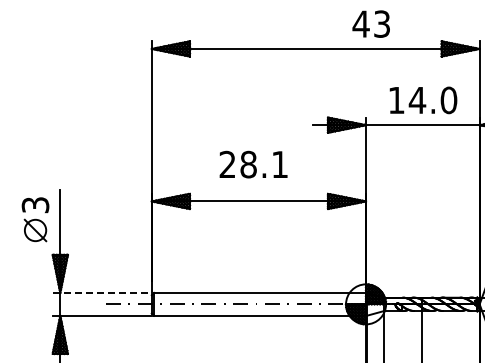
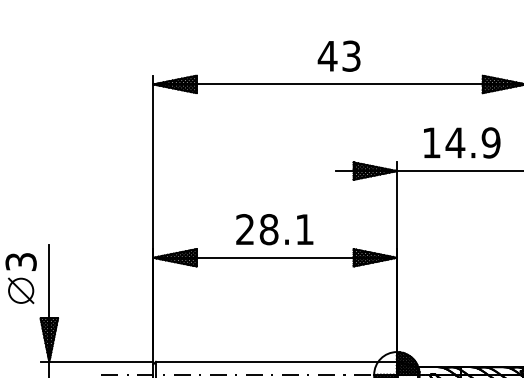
text: (370, 23) -> (338, 55), moved
text: (448, 100) -> (490, 143), 14.0 -> 14.9
text: (253, 164) -> (274, 229), moved
line: (102, 292) -> (97, 361), dashed -> solid

